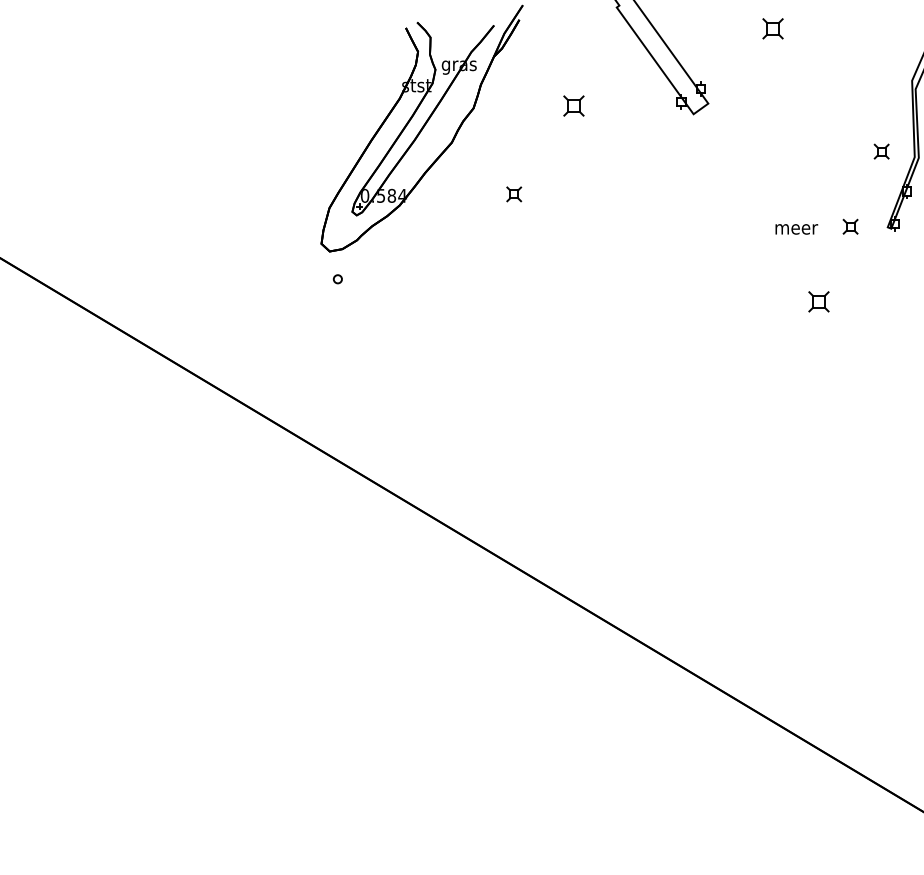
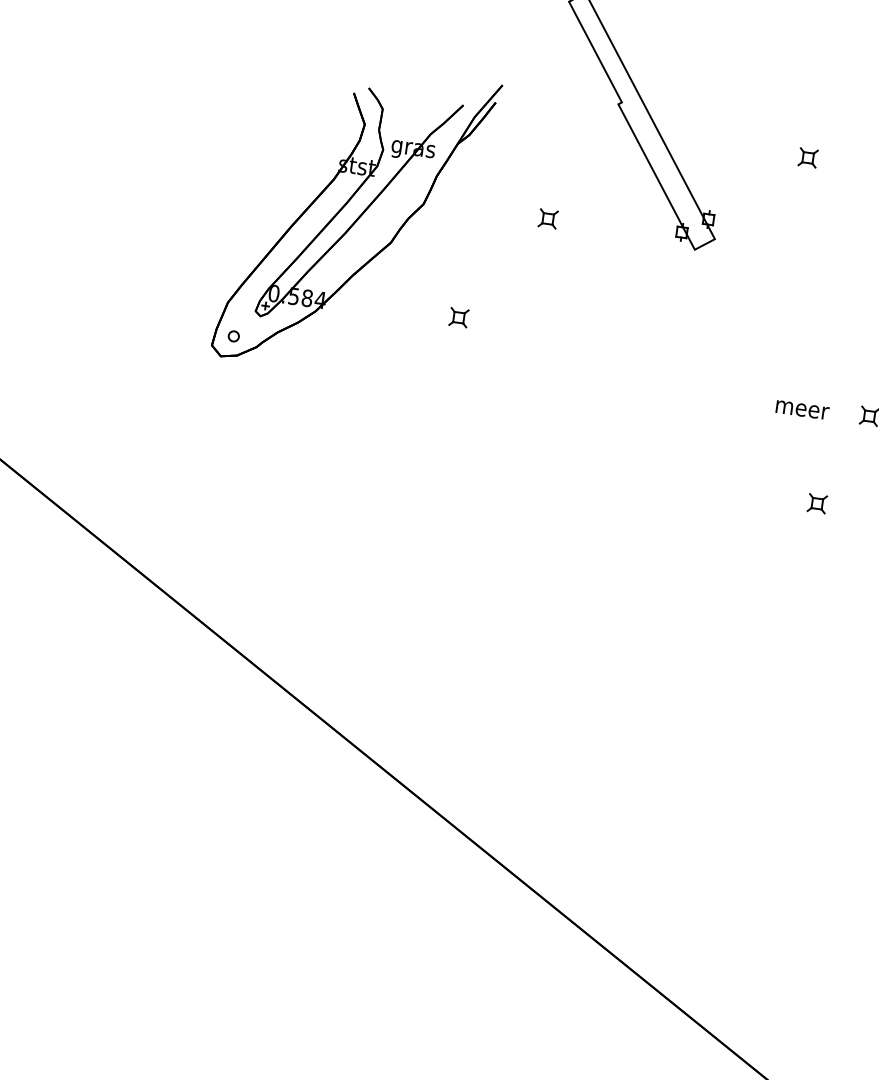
part: (773, 28) -> (808, 157), size x0.71
part: (573, 106) -> (547, 219), size x0.71
part: (337, 279) -> (233, 336), moved
part: (818, 301) -> (816, 503), size x0.71

